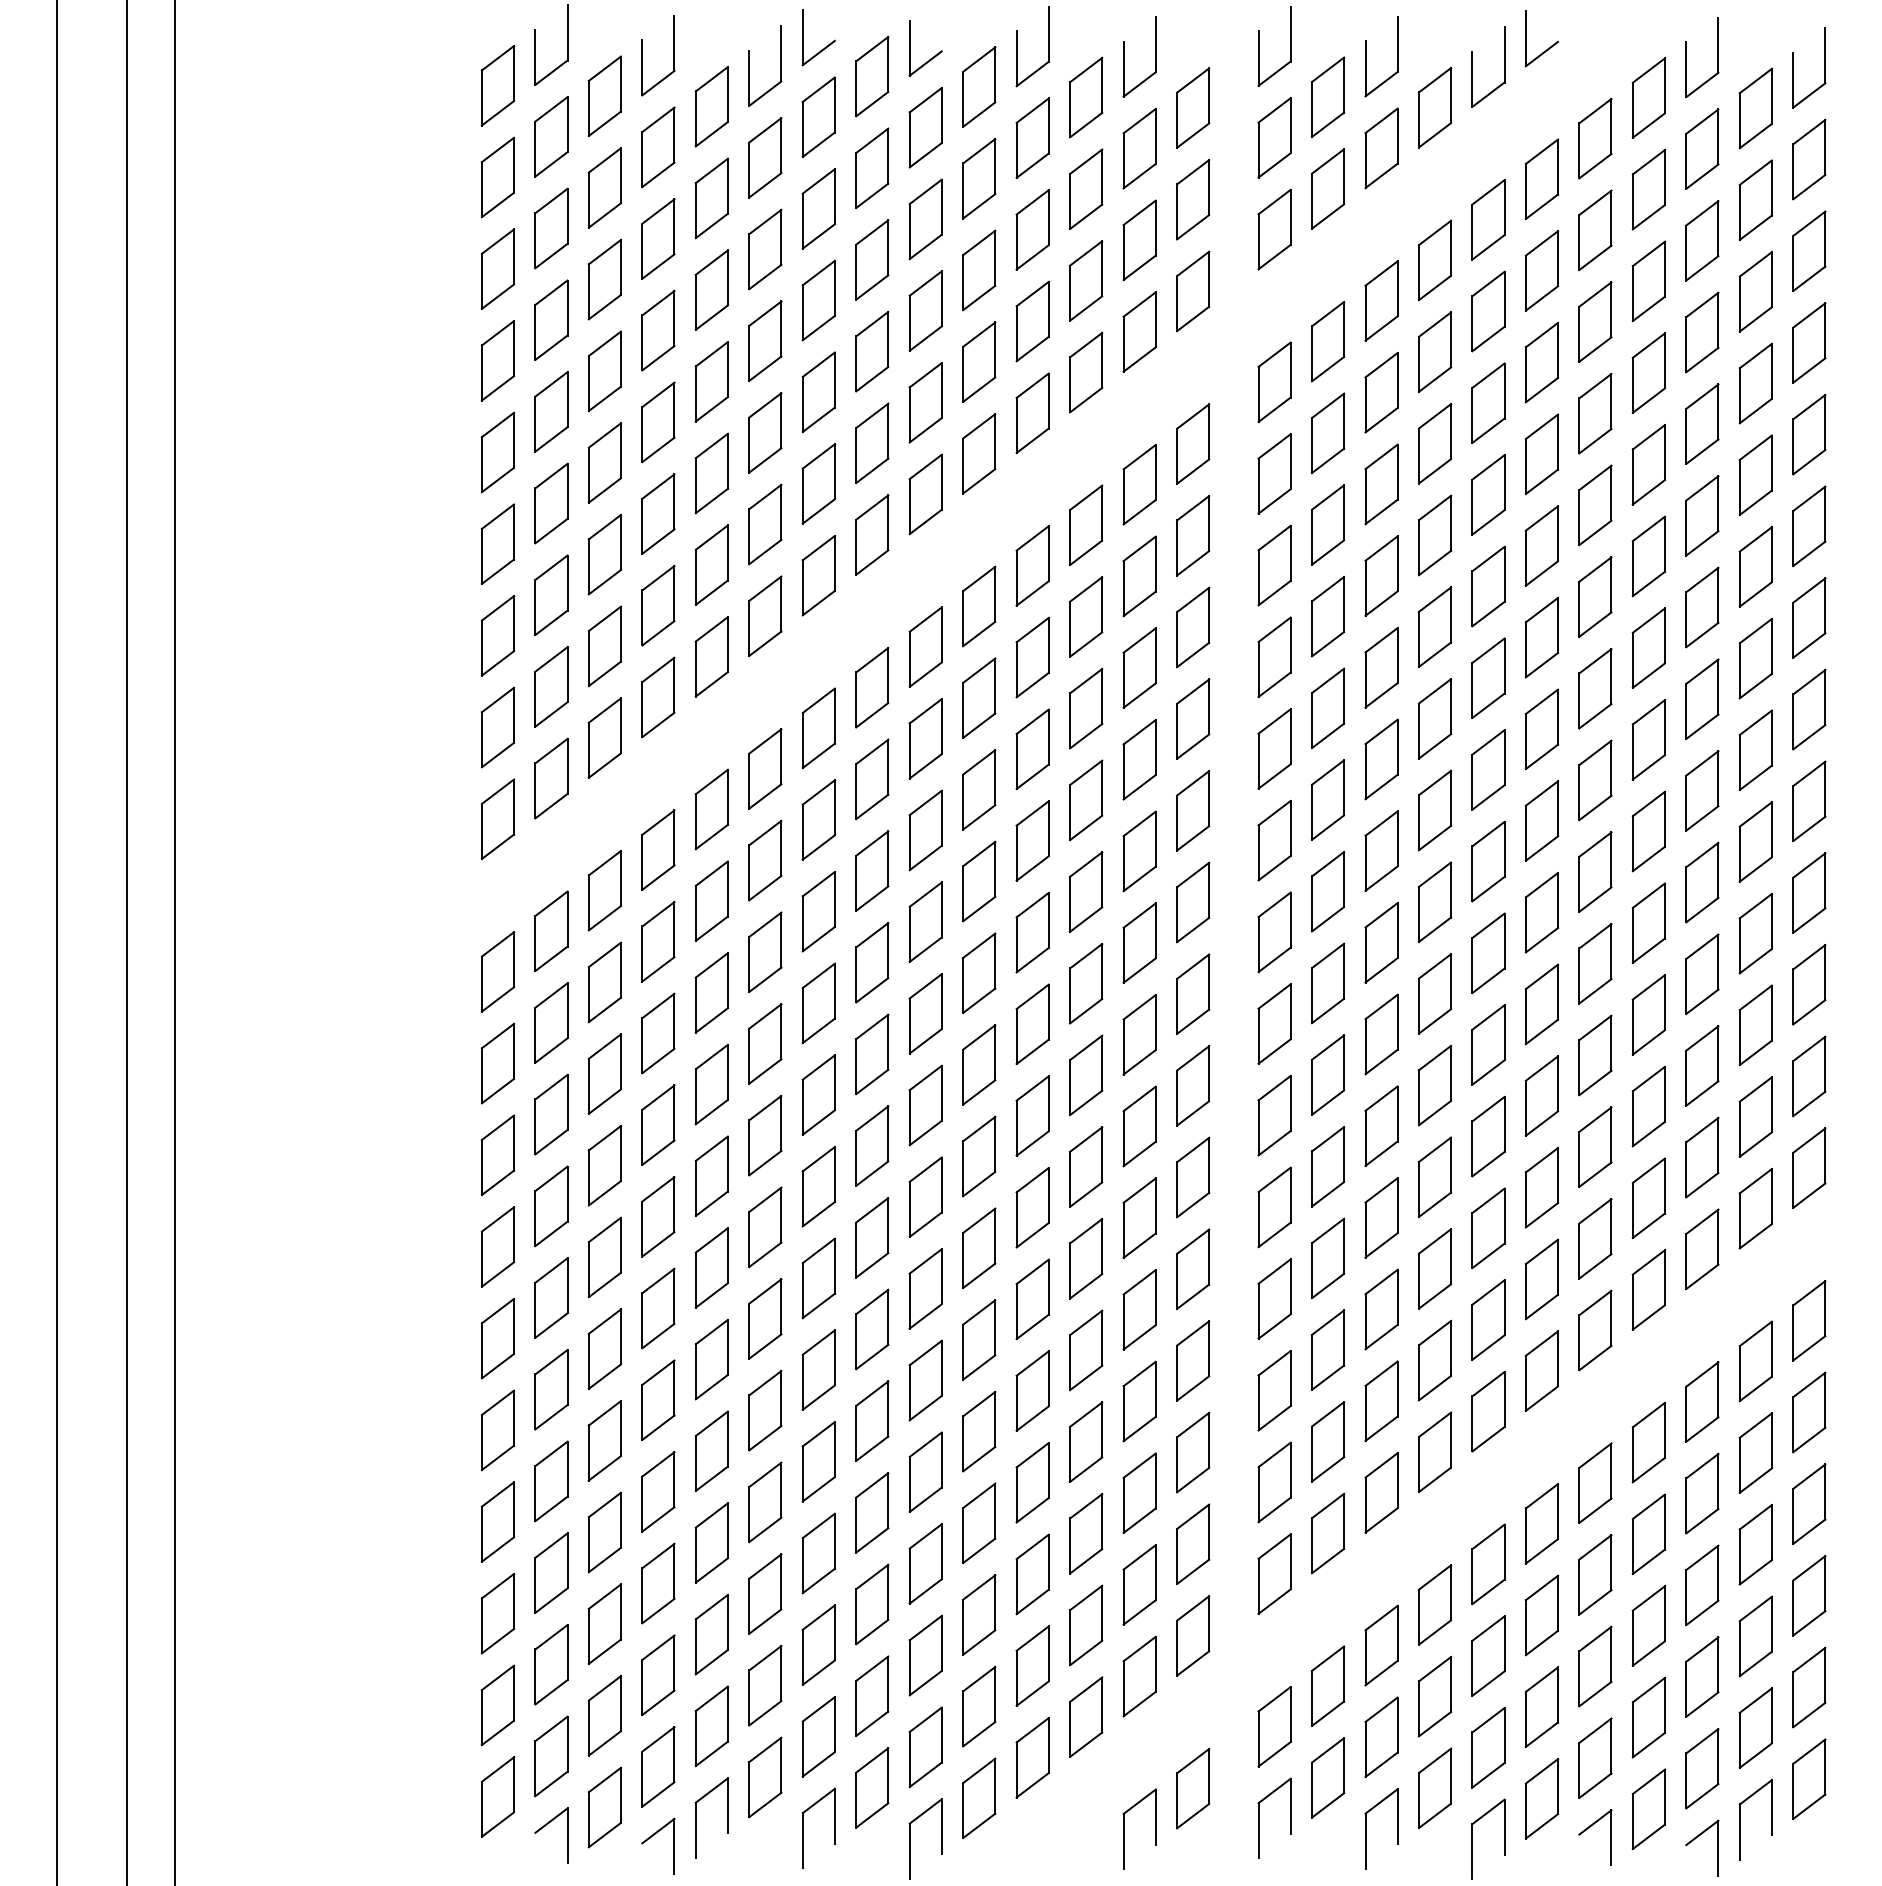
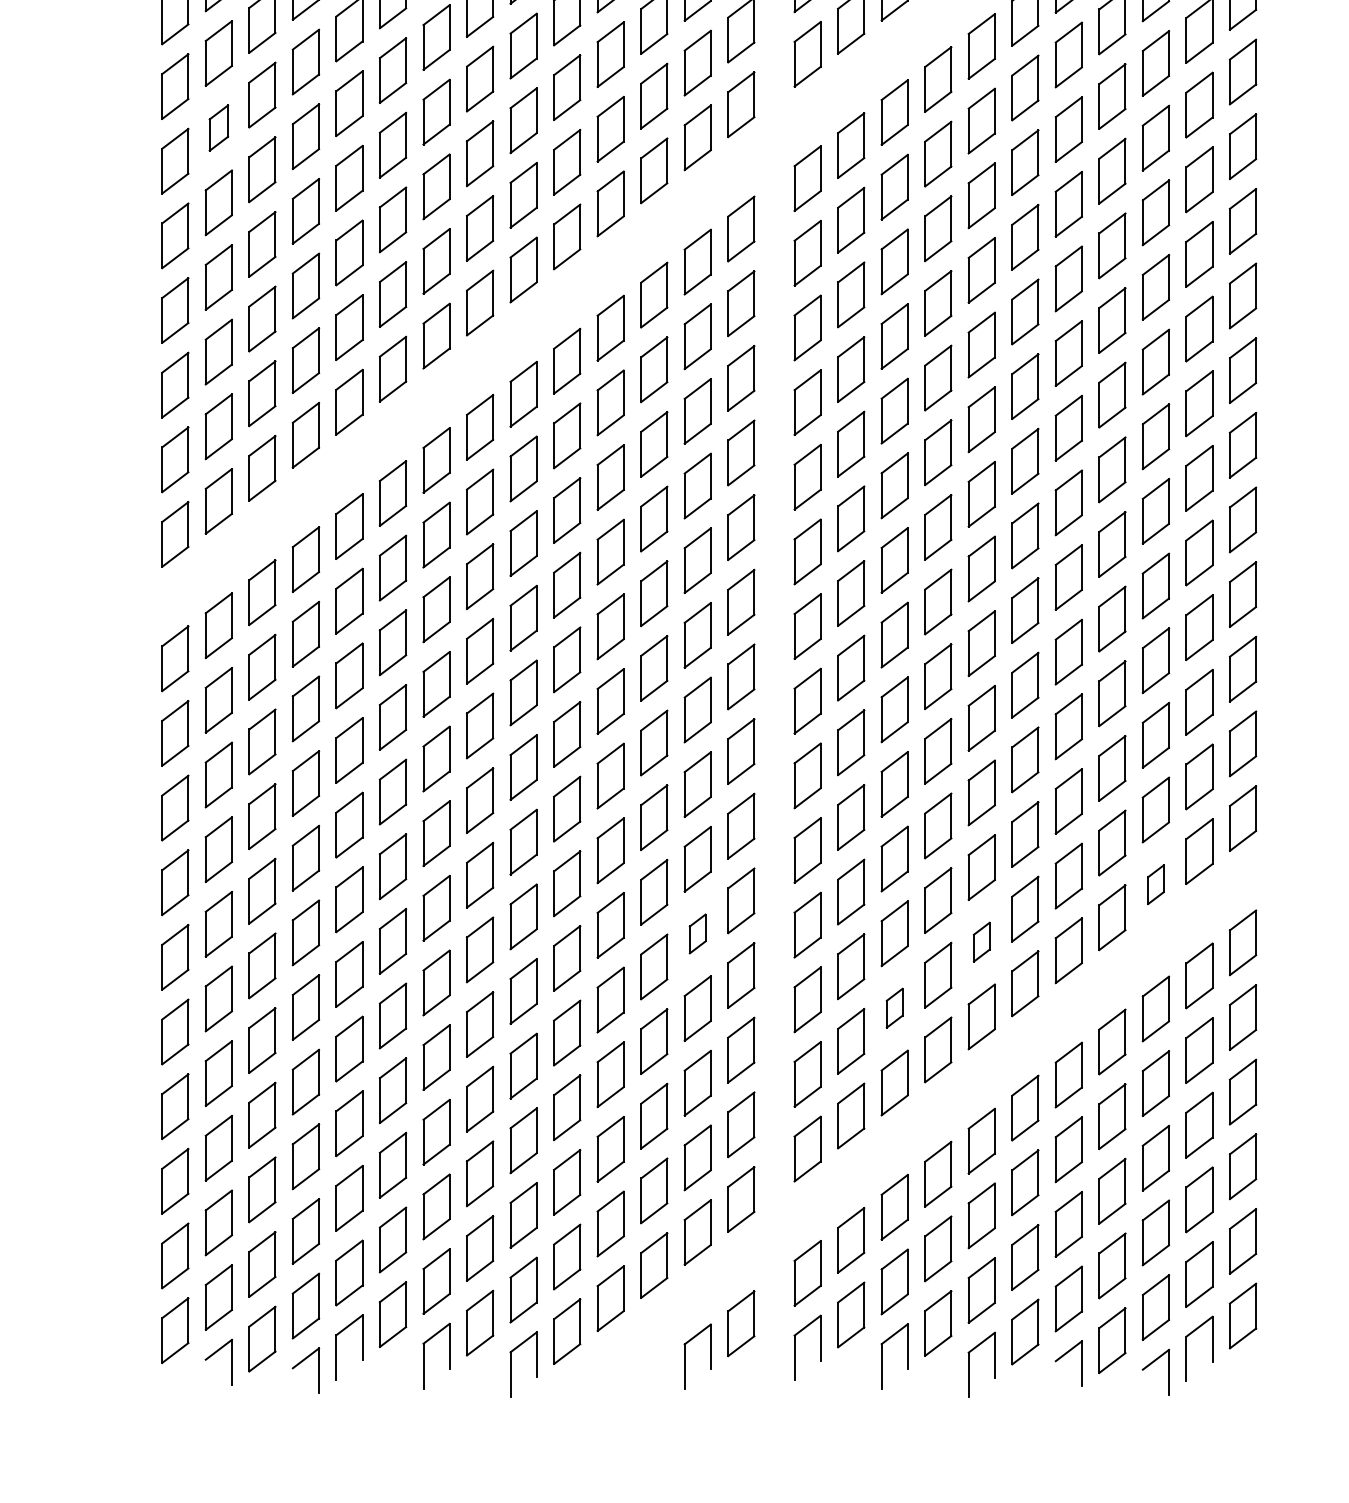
part: (551, 319) -> (218, 127), size x0.7
part: (1702, 1249) -> (1156, 884), size x0.6
part: (1139, 1309) -> (697, 933), size x0.6
part: (1488, 1319) -> (981, 941), size x0.6
part: (1381, 1400) -> (894, 1007), size x0.6

